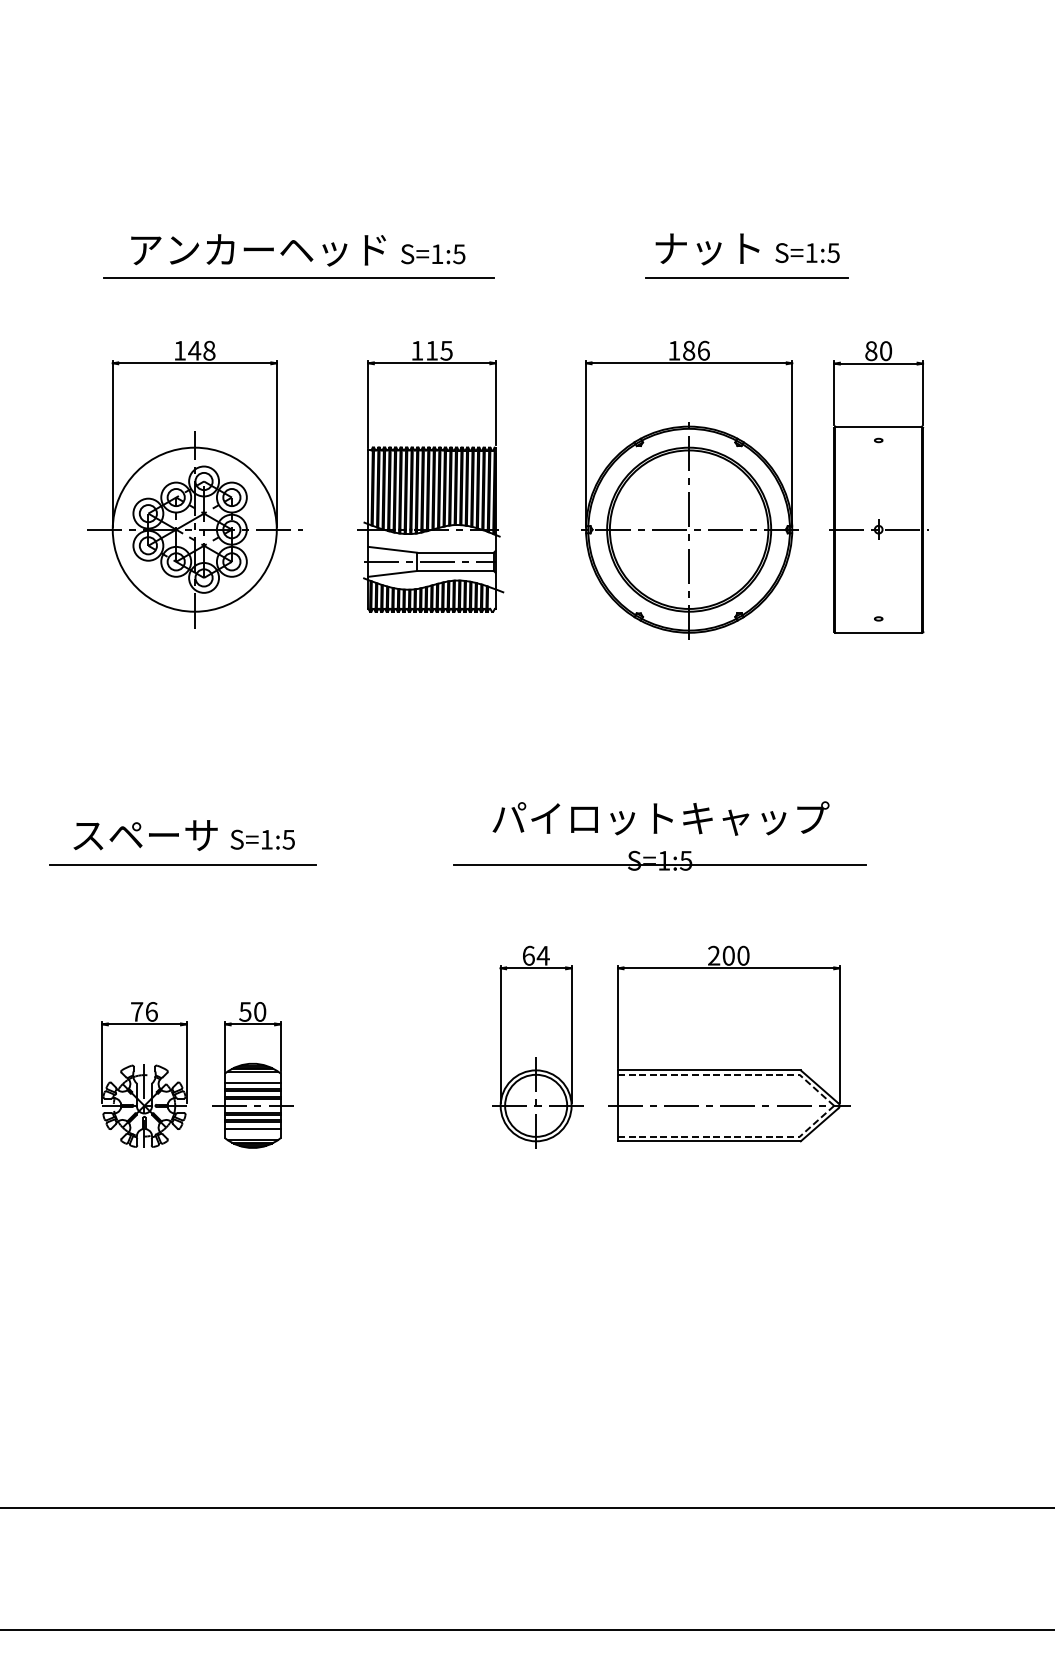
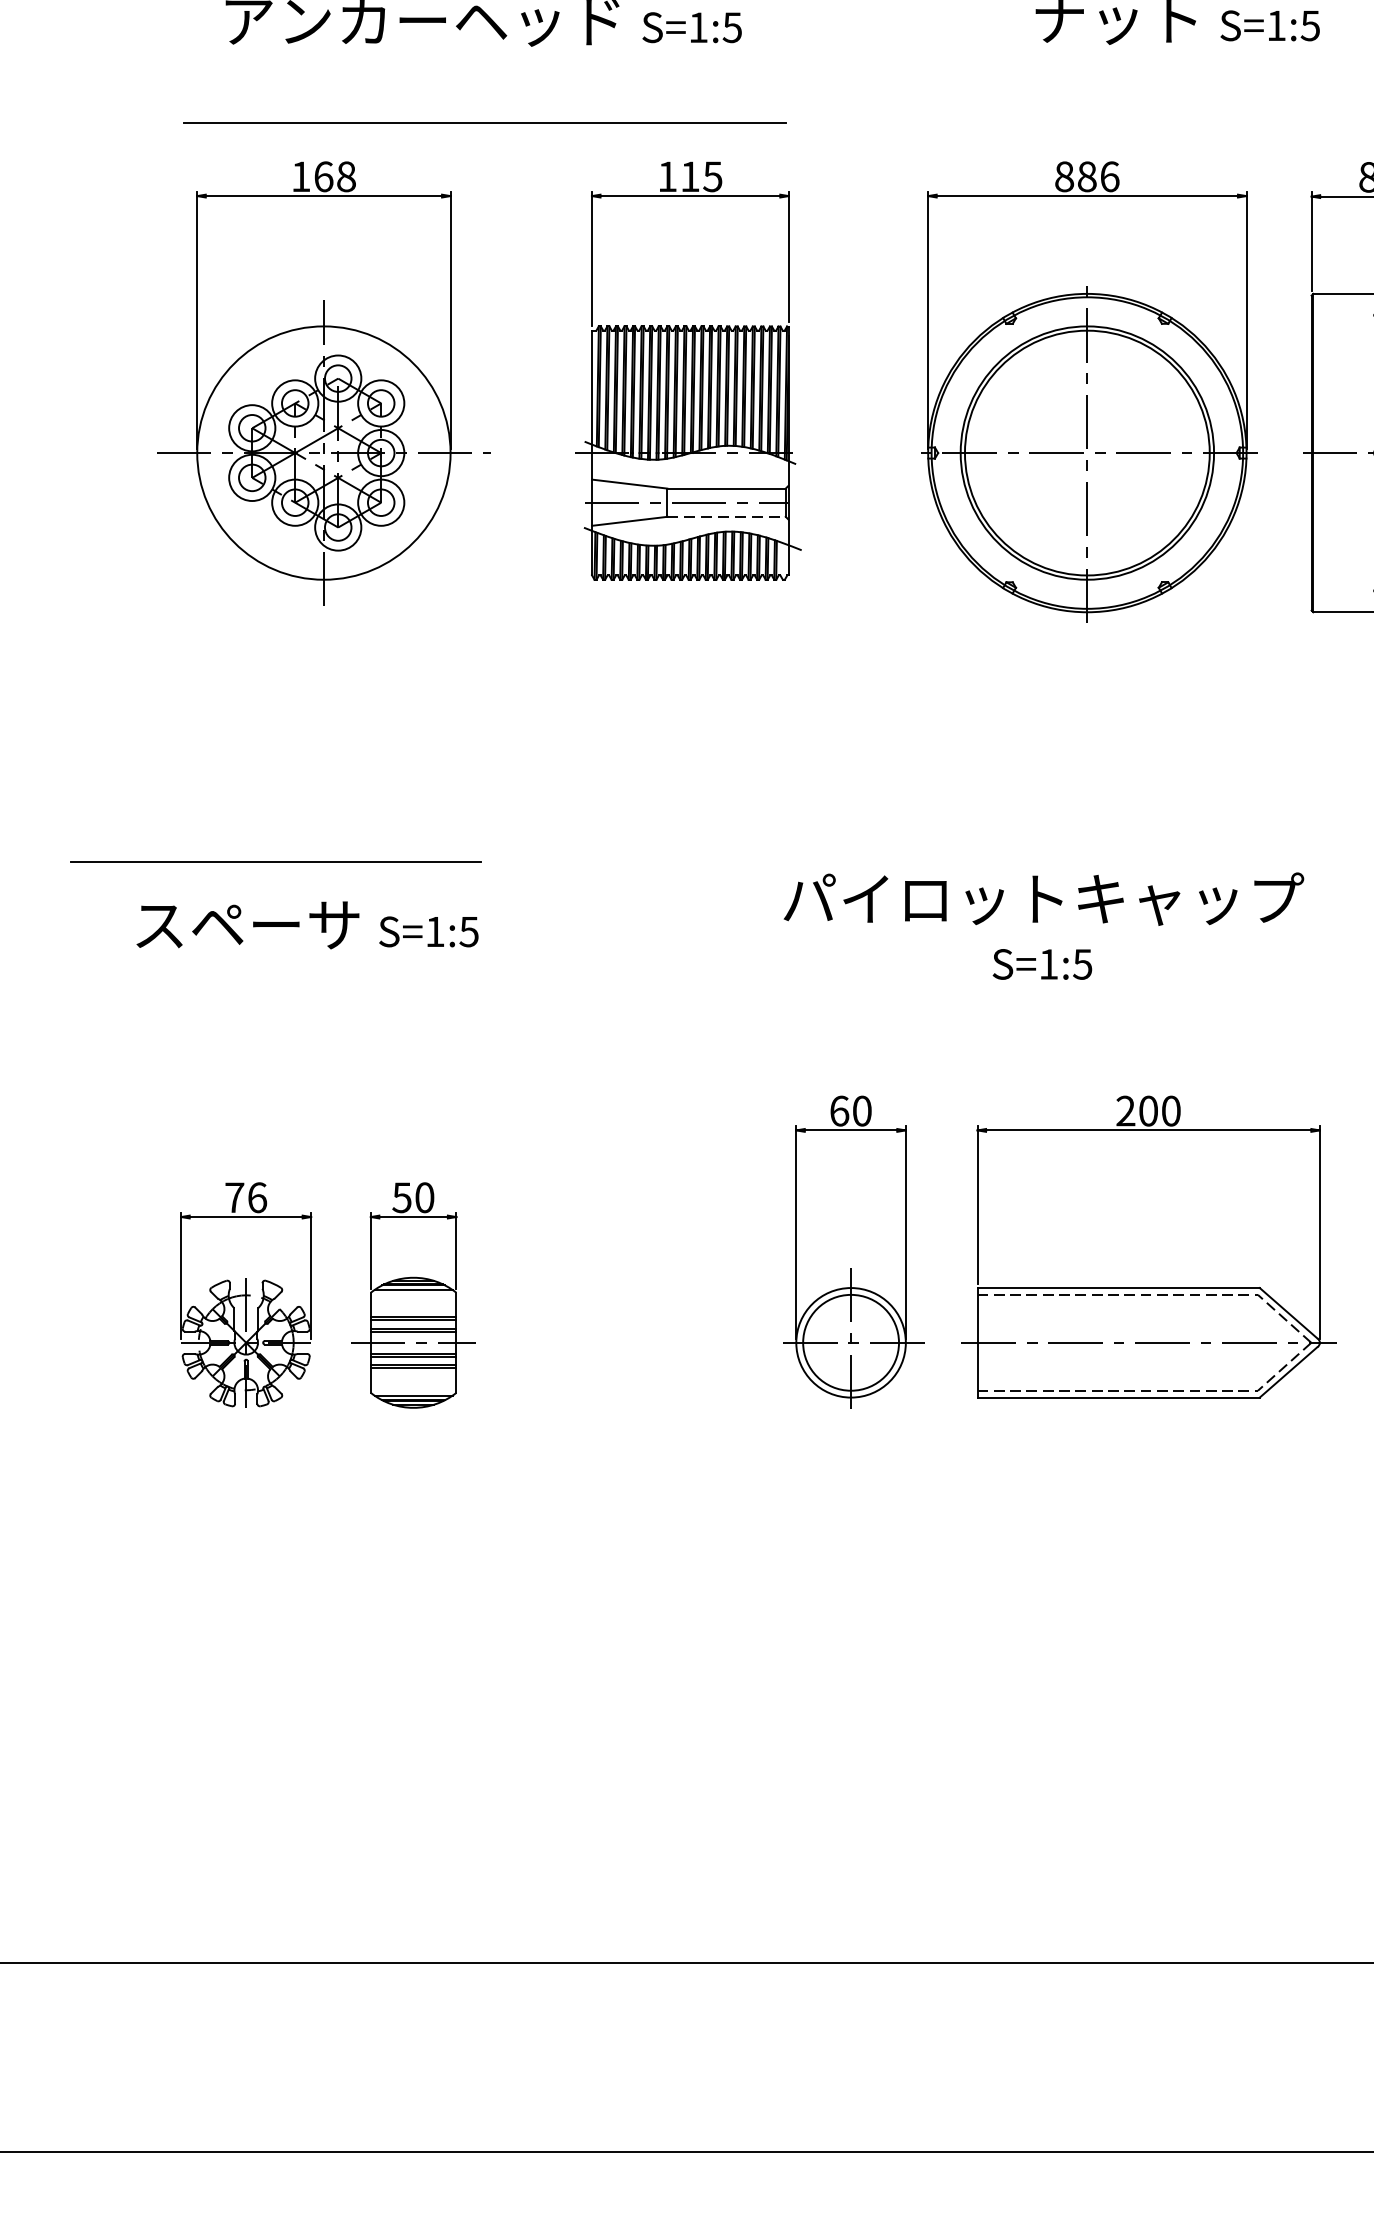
line: (298, 277) -> (484, 122), moved
line: (746, 277) -> (1175, 63), removed
text: (194, 350) -> (323, 176), 148 -> 168
text: (674, 350) -> (1064, 176), 186 -> 886
line: (456, 571) -> (728, 517), solid -> dashed
line: (182, 864) -> (275, 861), moved
line: (659, 864) -> (1041, 970), removed
text: (542, 955) -> (860, 1110), 64 -> 60
line: (252, 1082) -> (413, 1306), removed
line: (252, 1129) -> (413, 1379), removed

